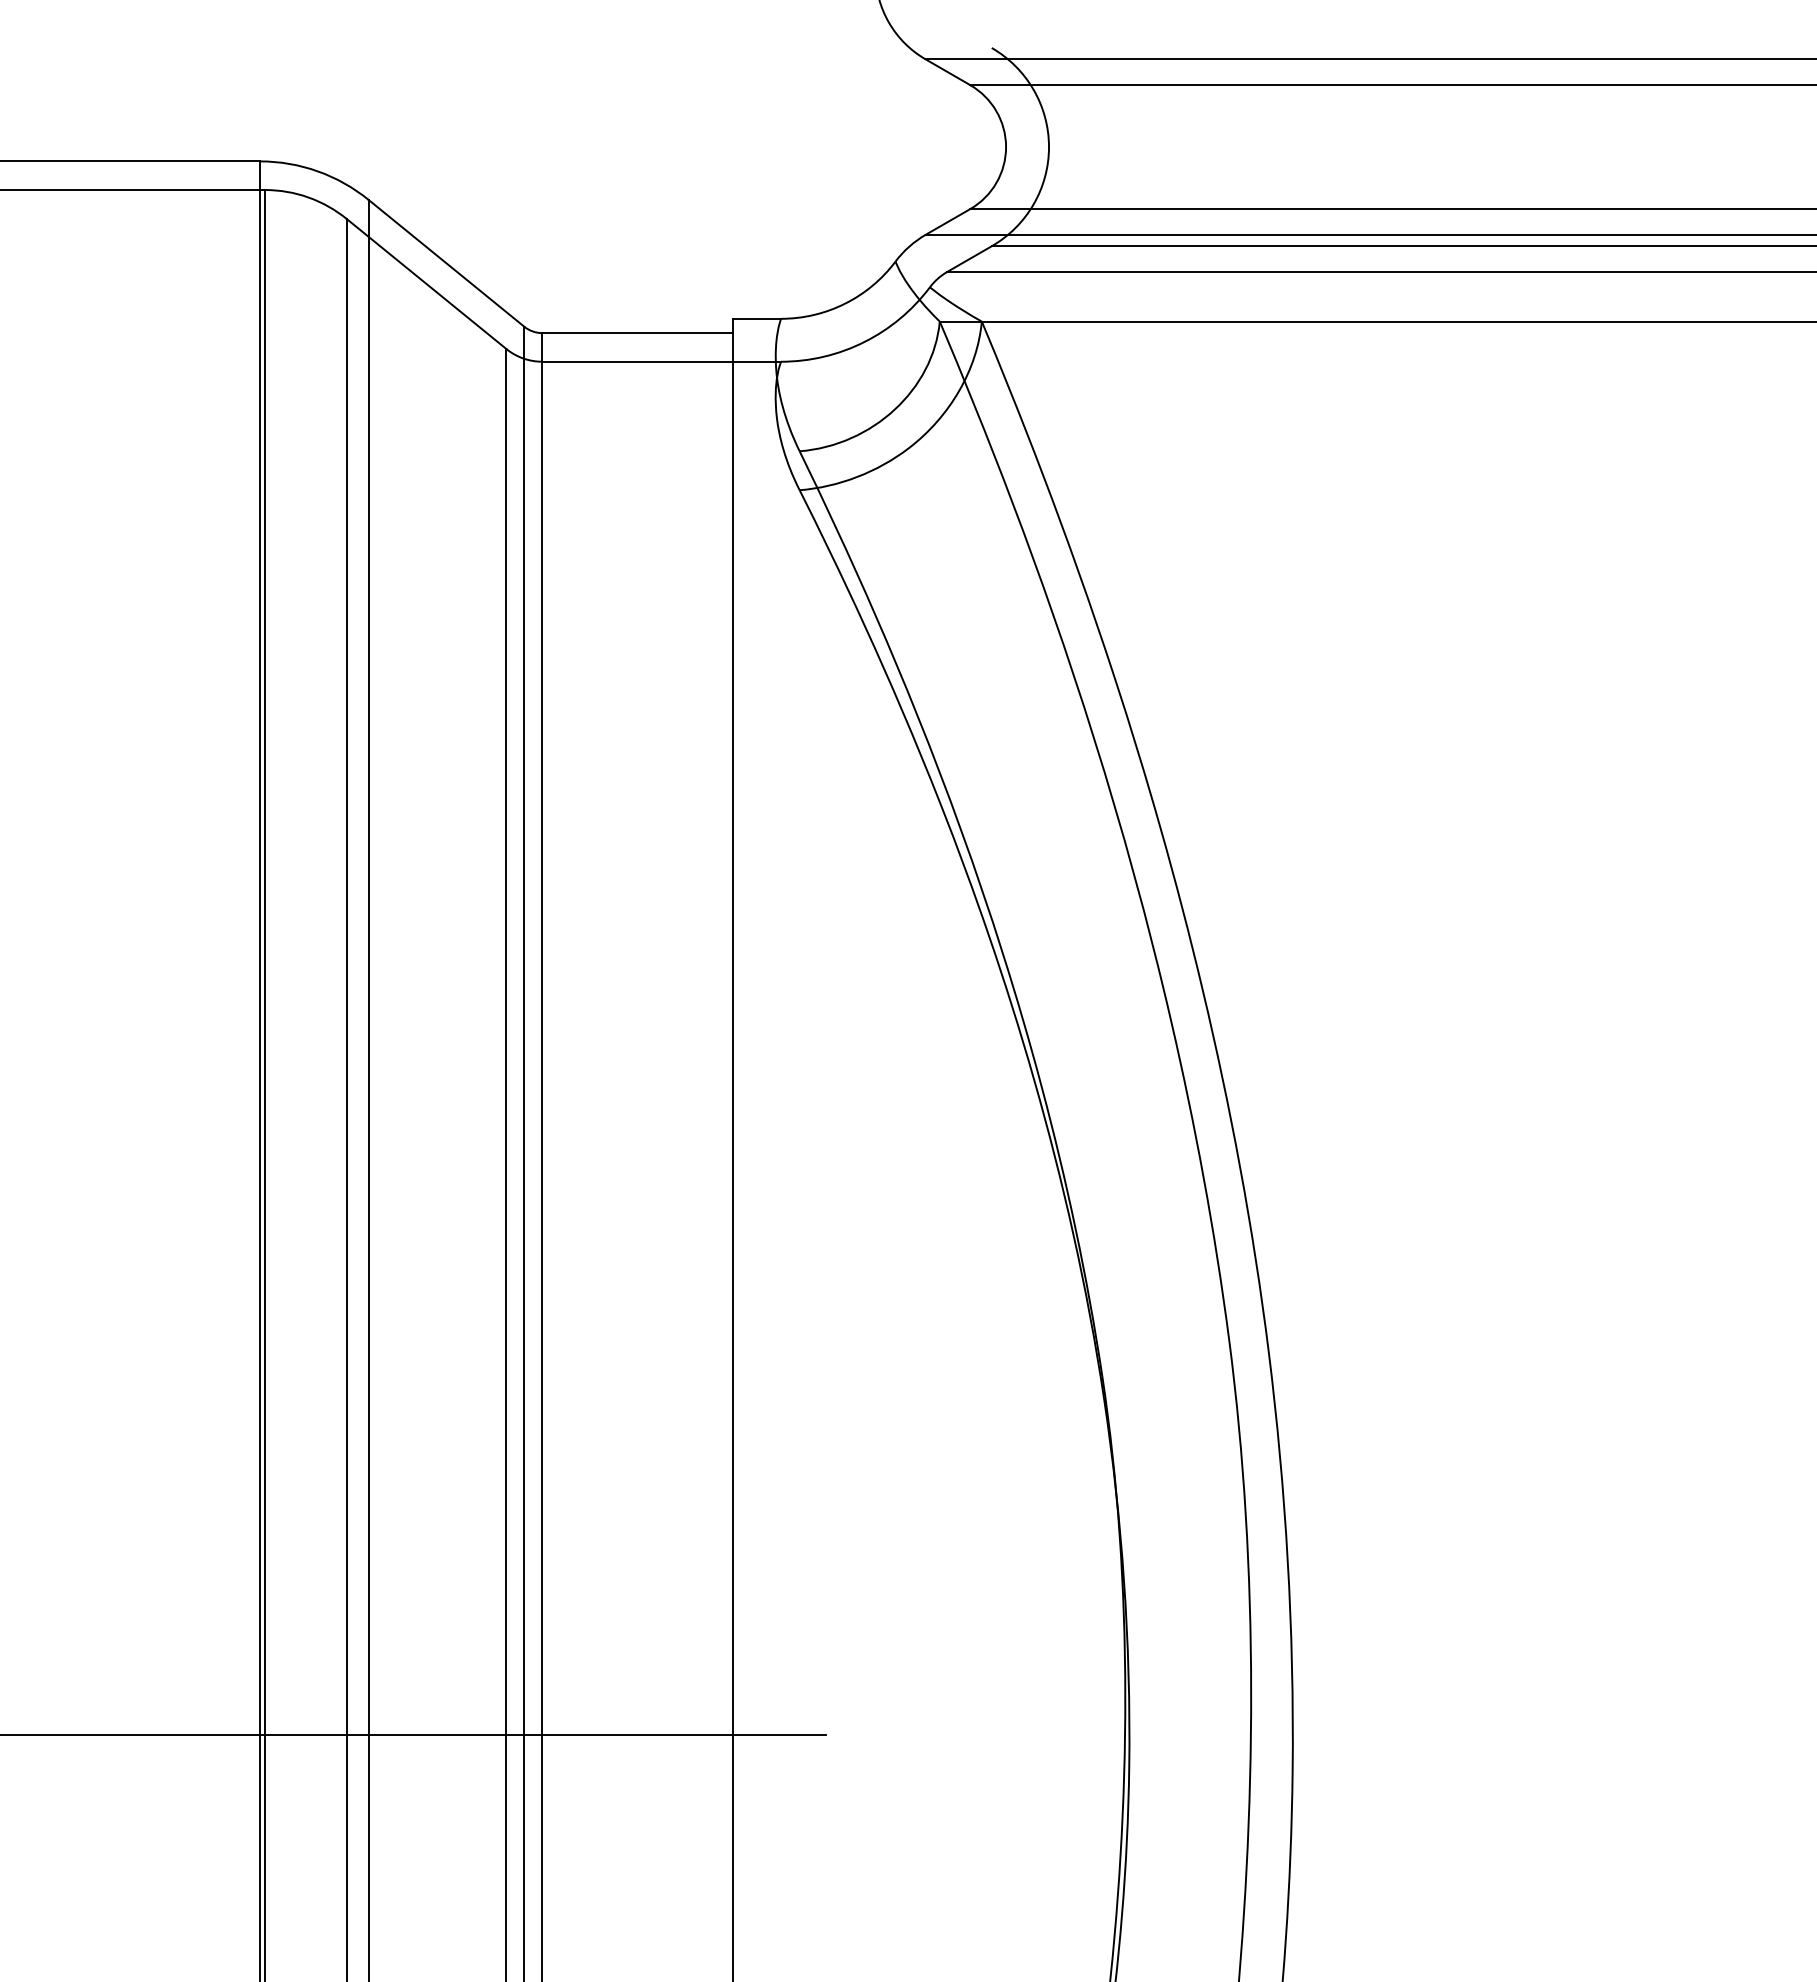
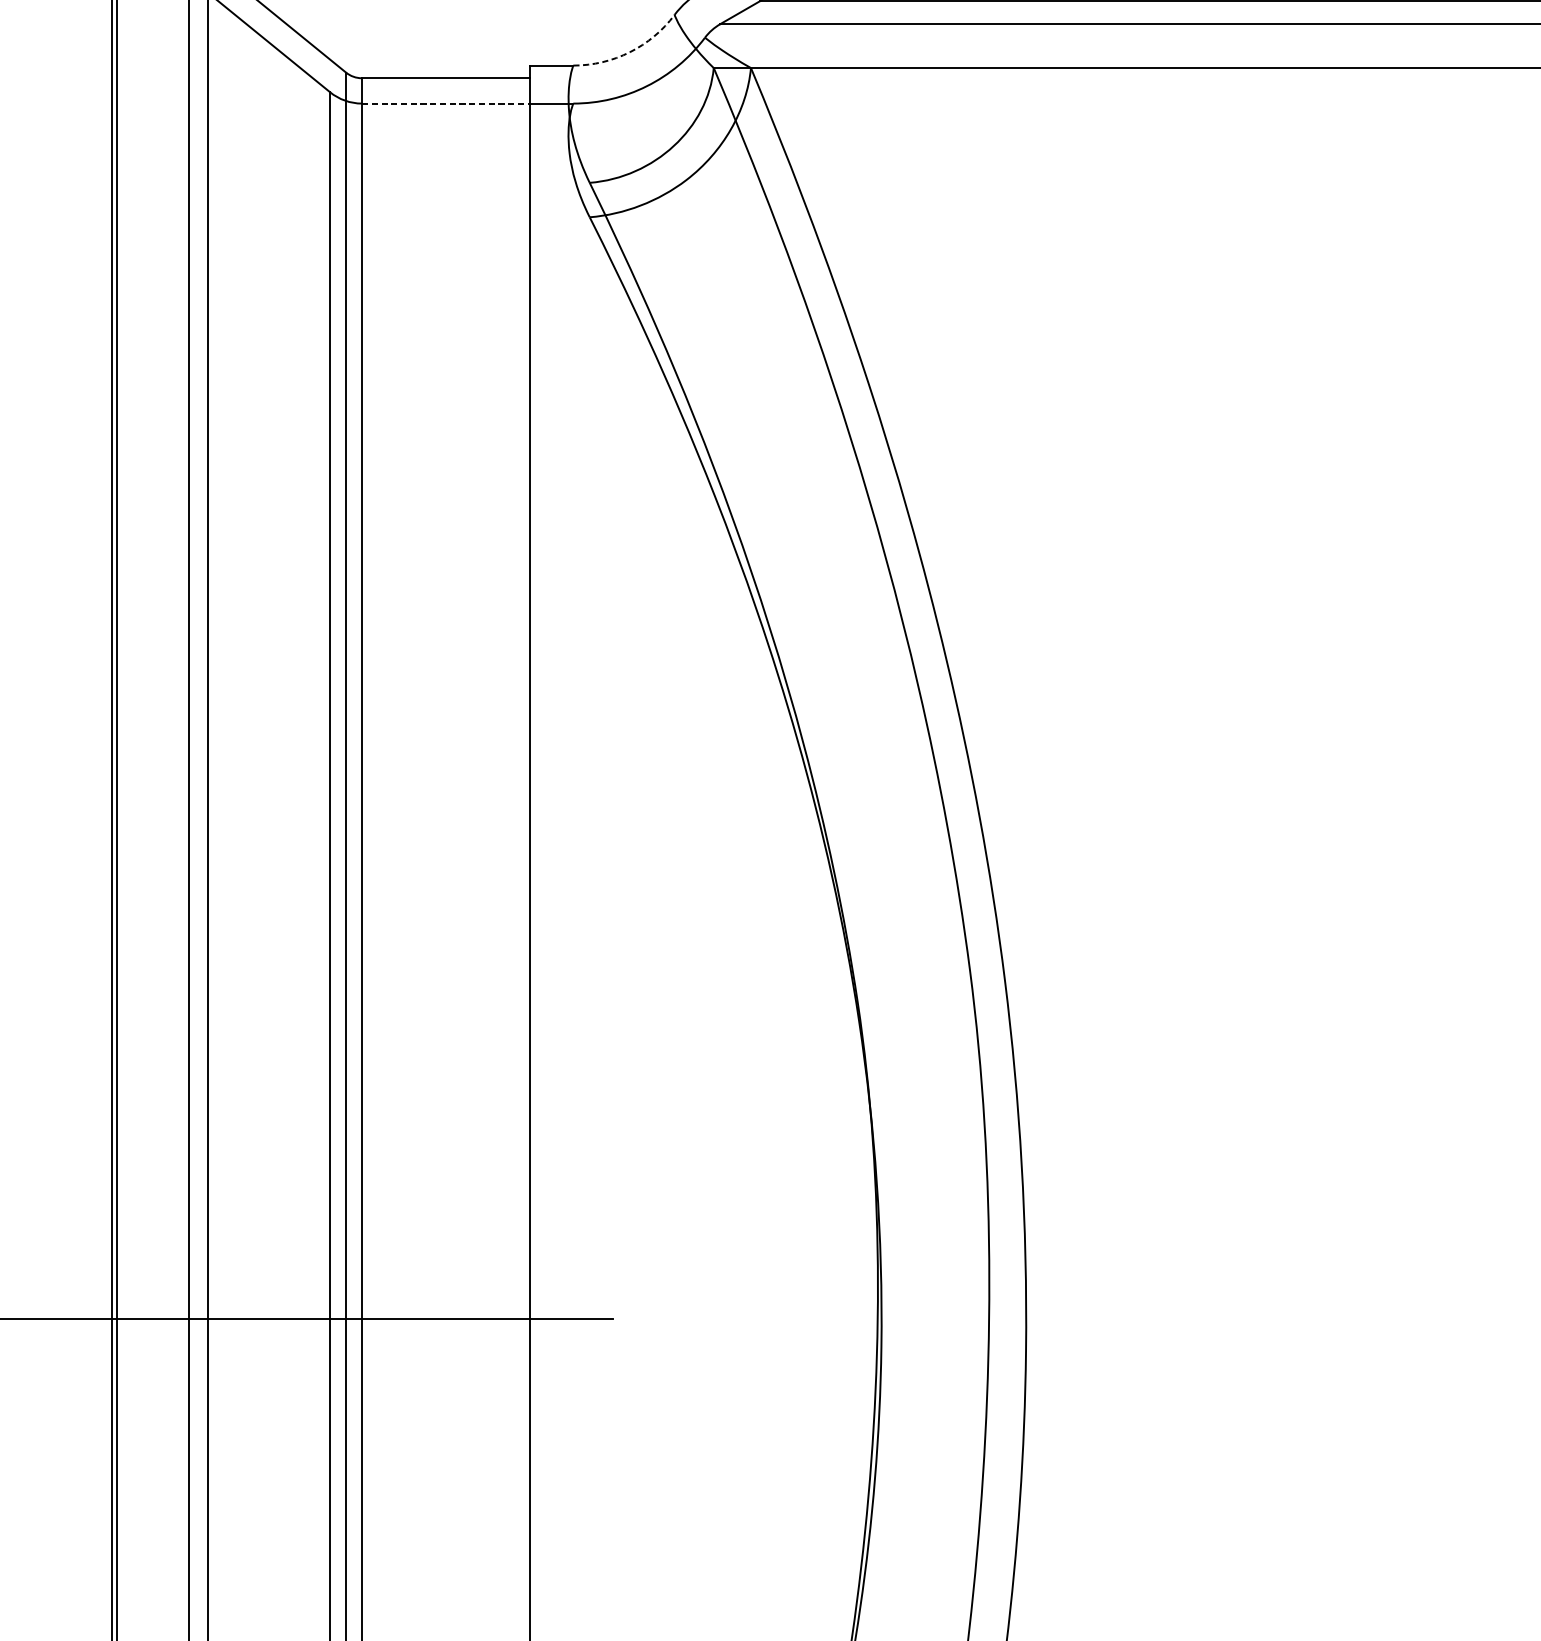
arc: (845, 303) -> (630, 52), solid -> dashed
line: (637, 361) -> (446, 103), solid -> dashed

